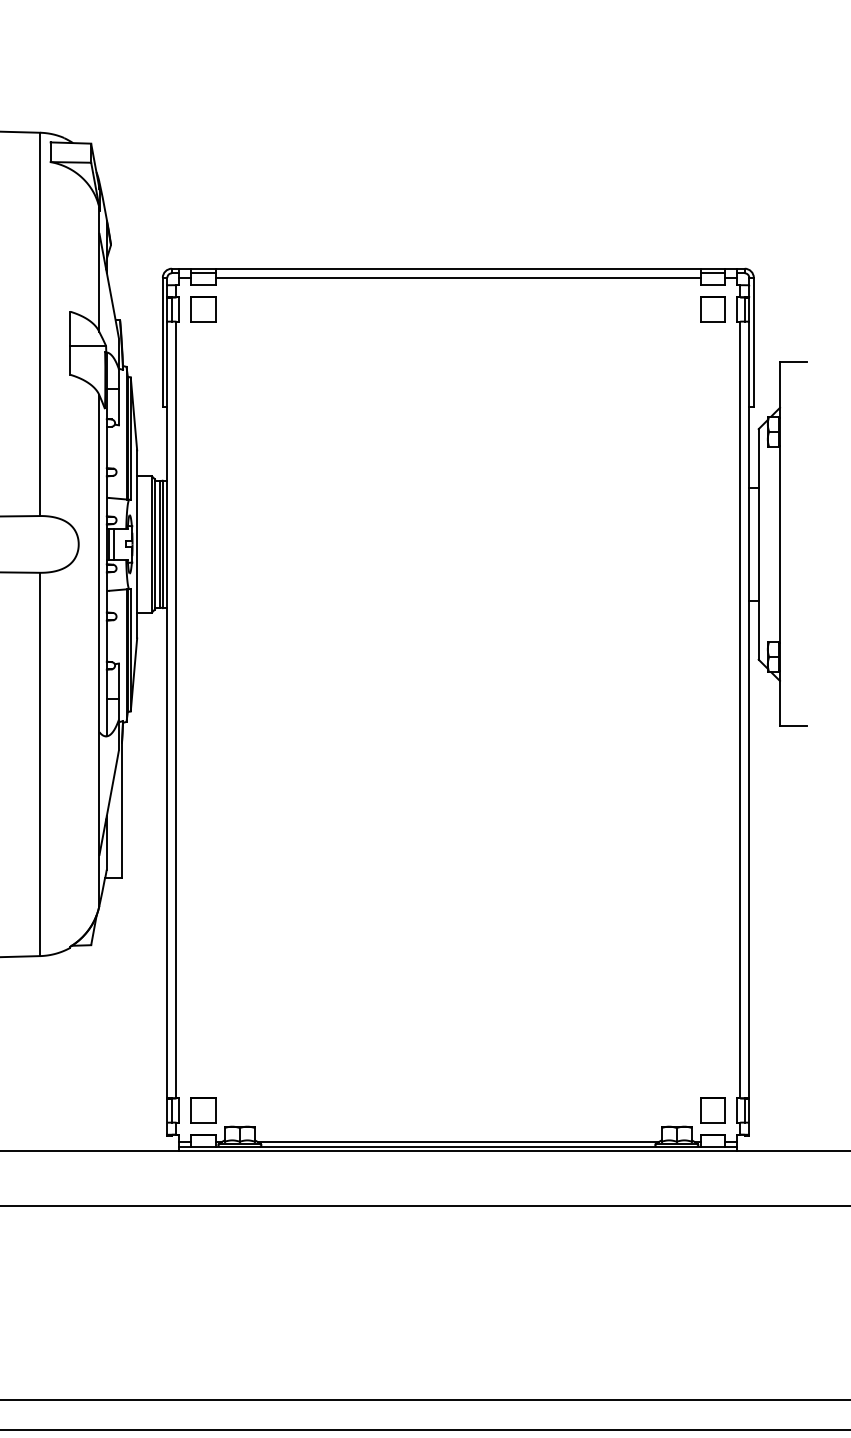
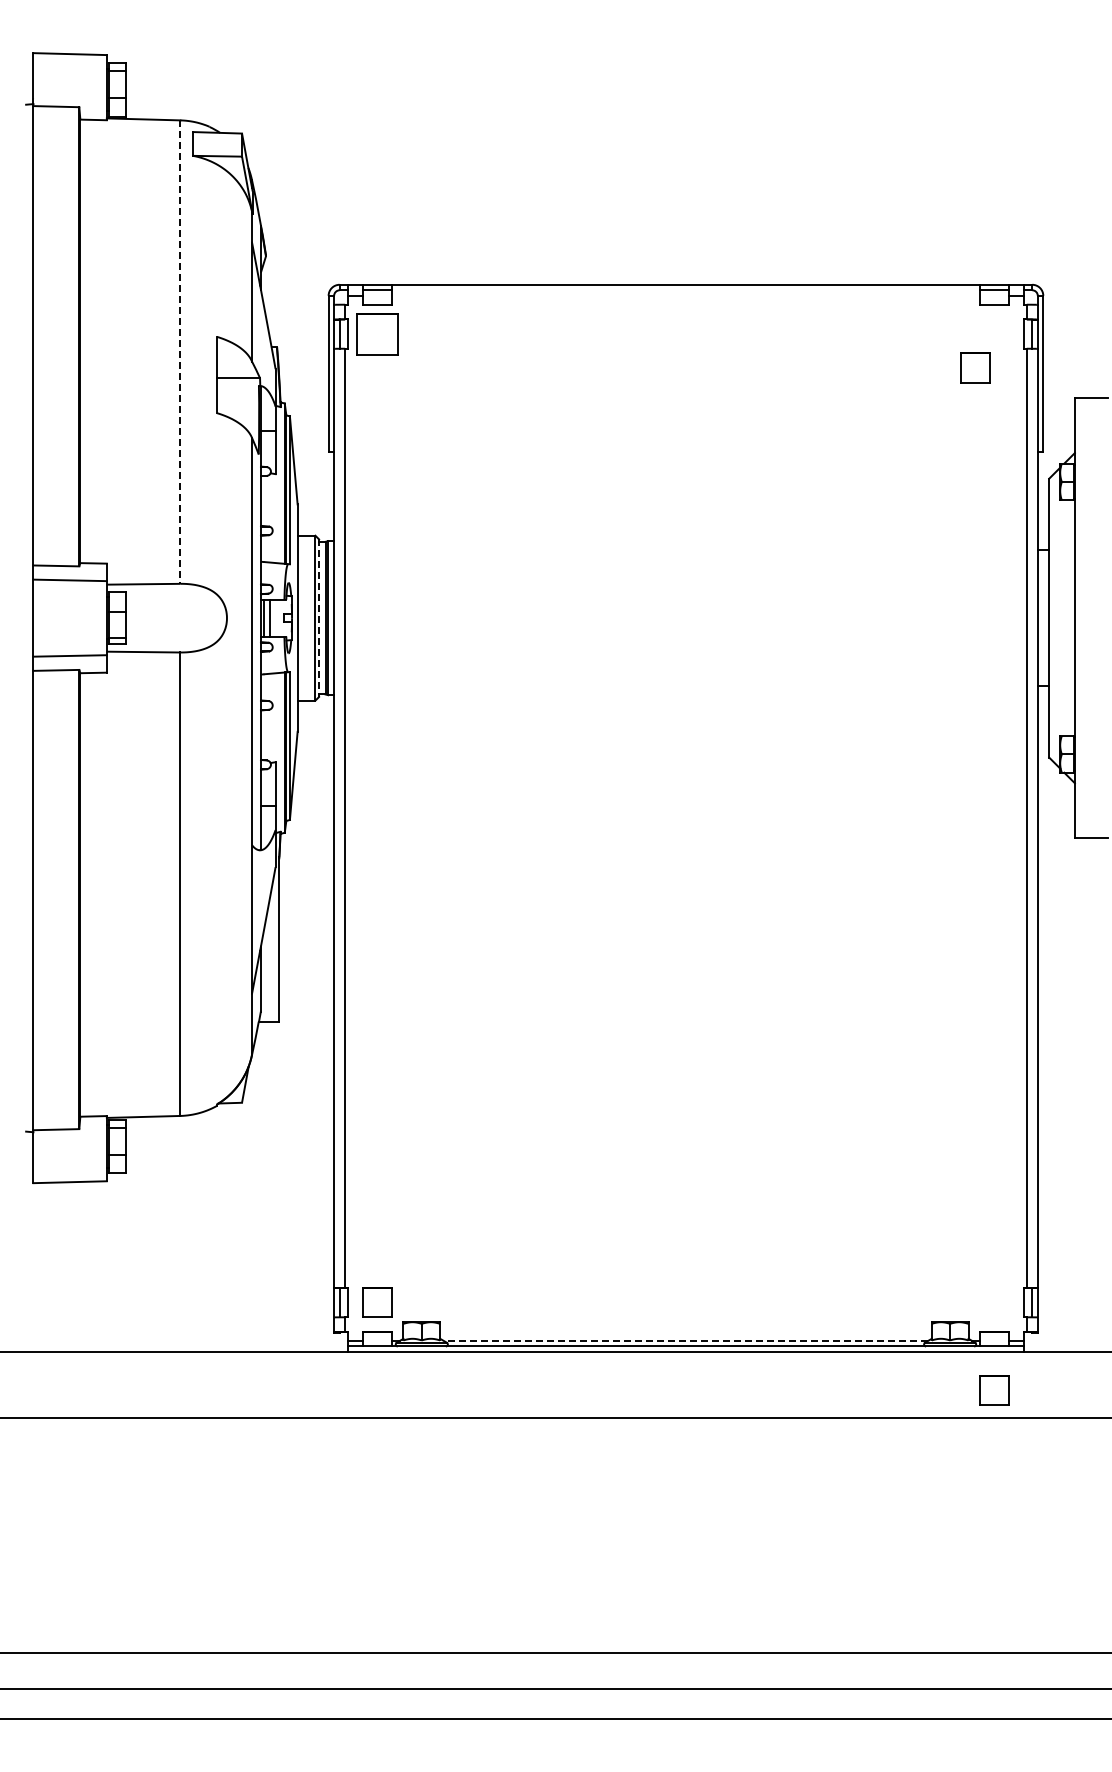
line: (457, 277) -> (685, 295), removed
part: (203, 309) -> (377, 333), size x1.4
part: (713, 309) -> (975, 367), moved
line: (40, 324) -> (180, 352), solid -> dashed
line: (155, 544) -> (319, 618), solid -> dashed
part: (713, 1110) -> (994, 1390), moved
line: (457, 1142) -> (685, 1341), solid -> dashed

